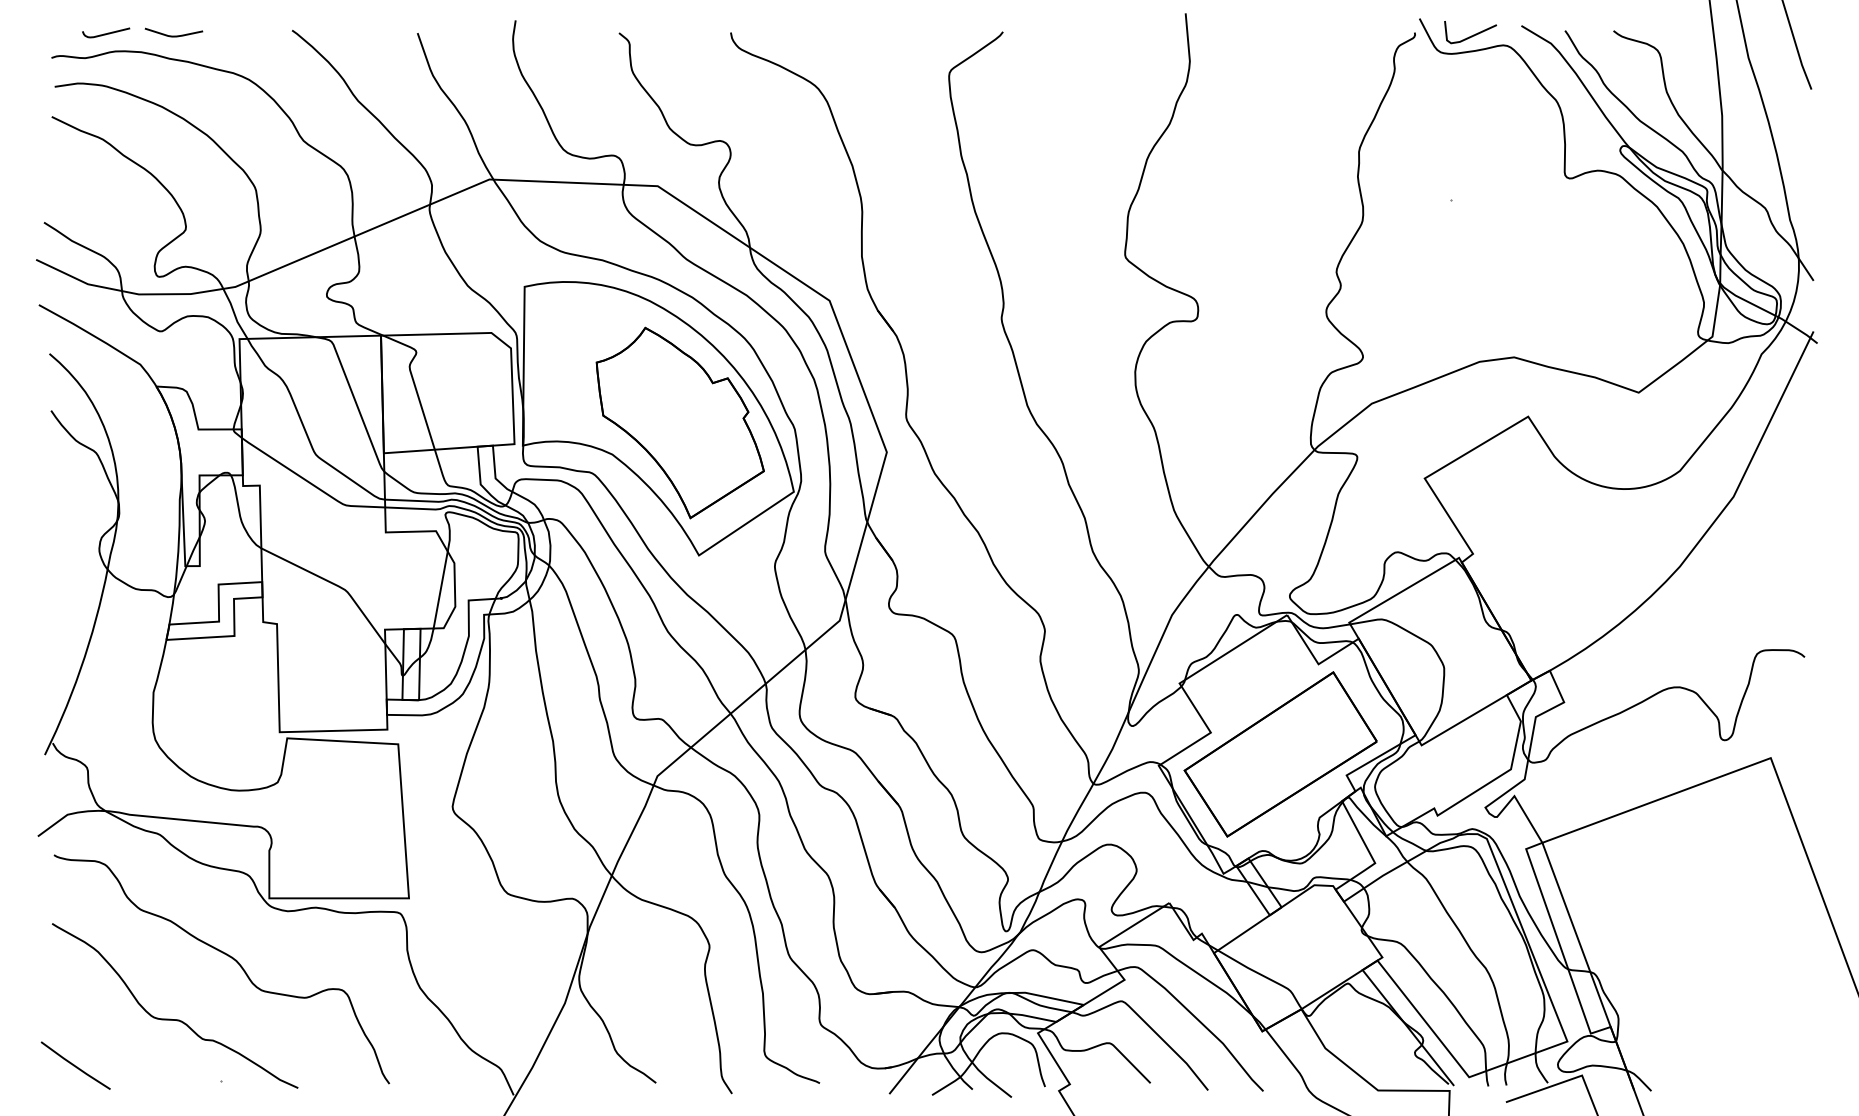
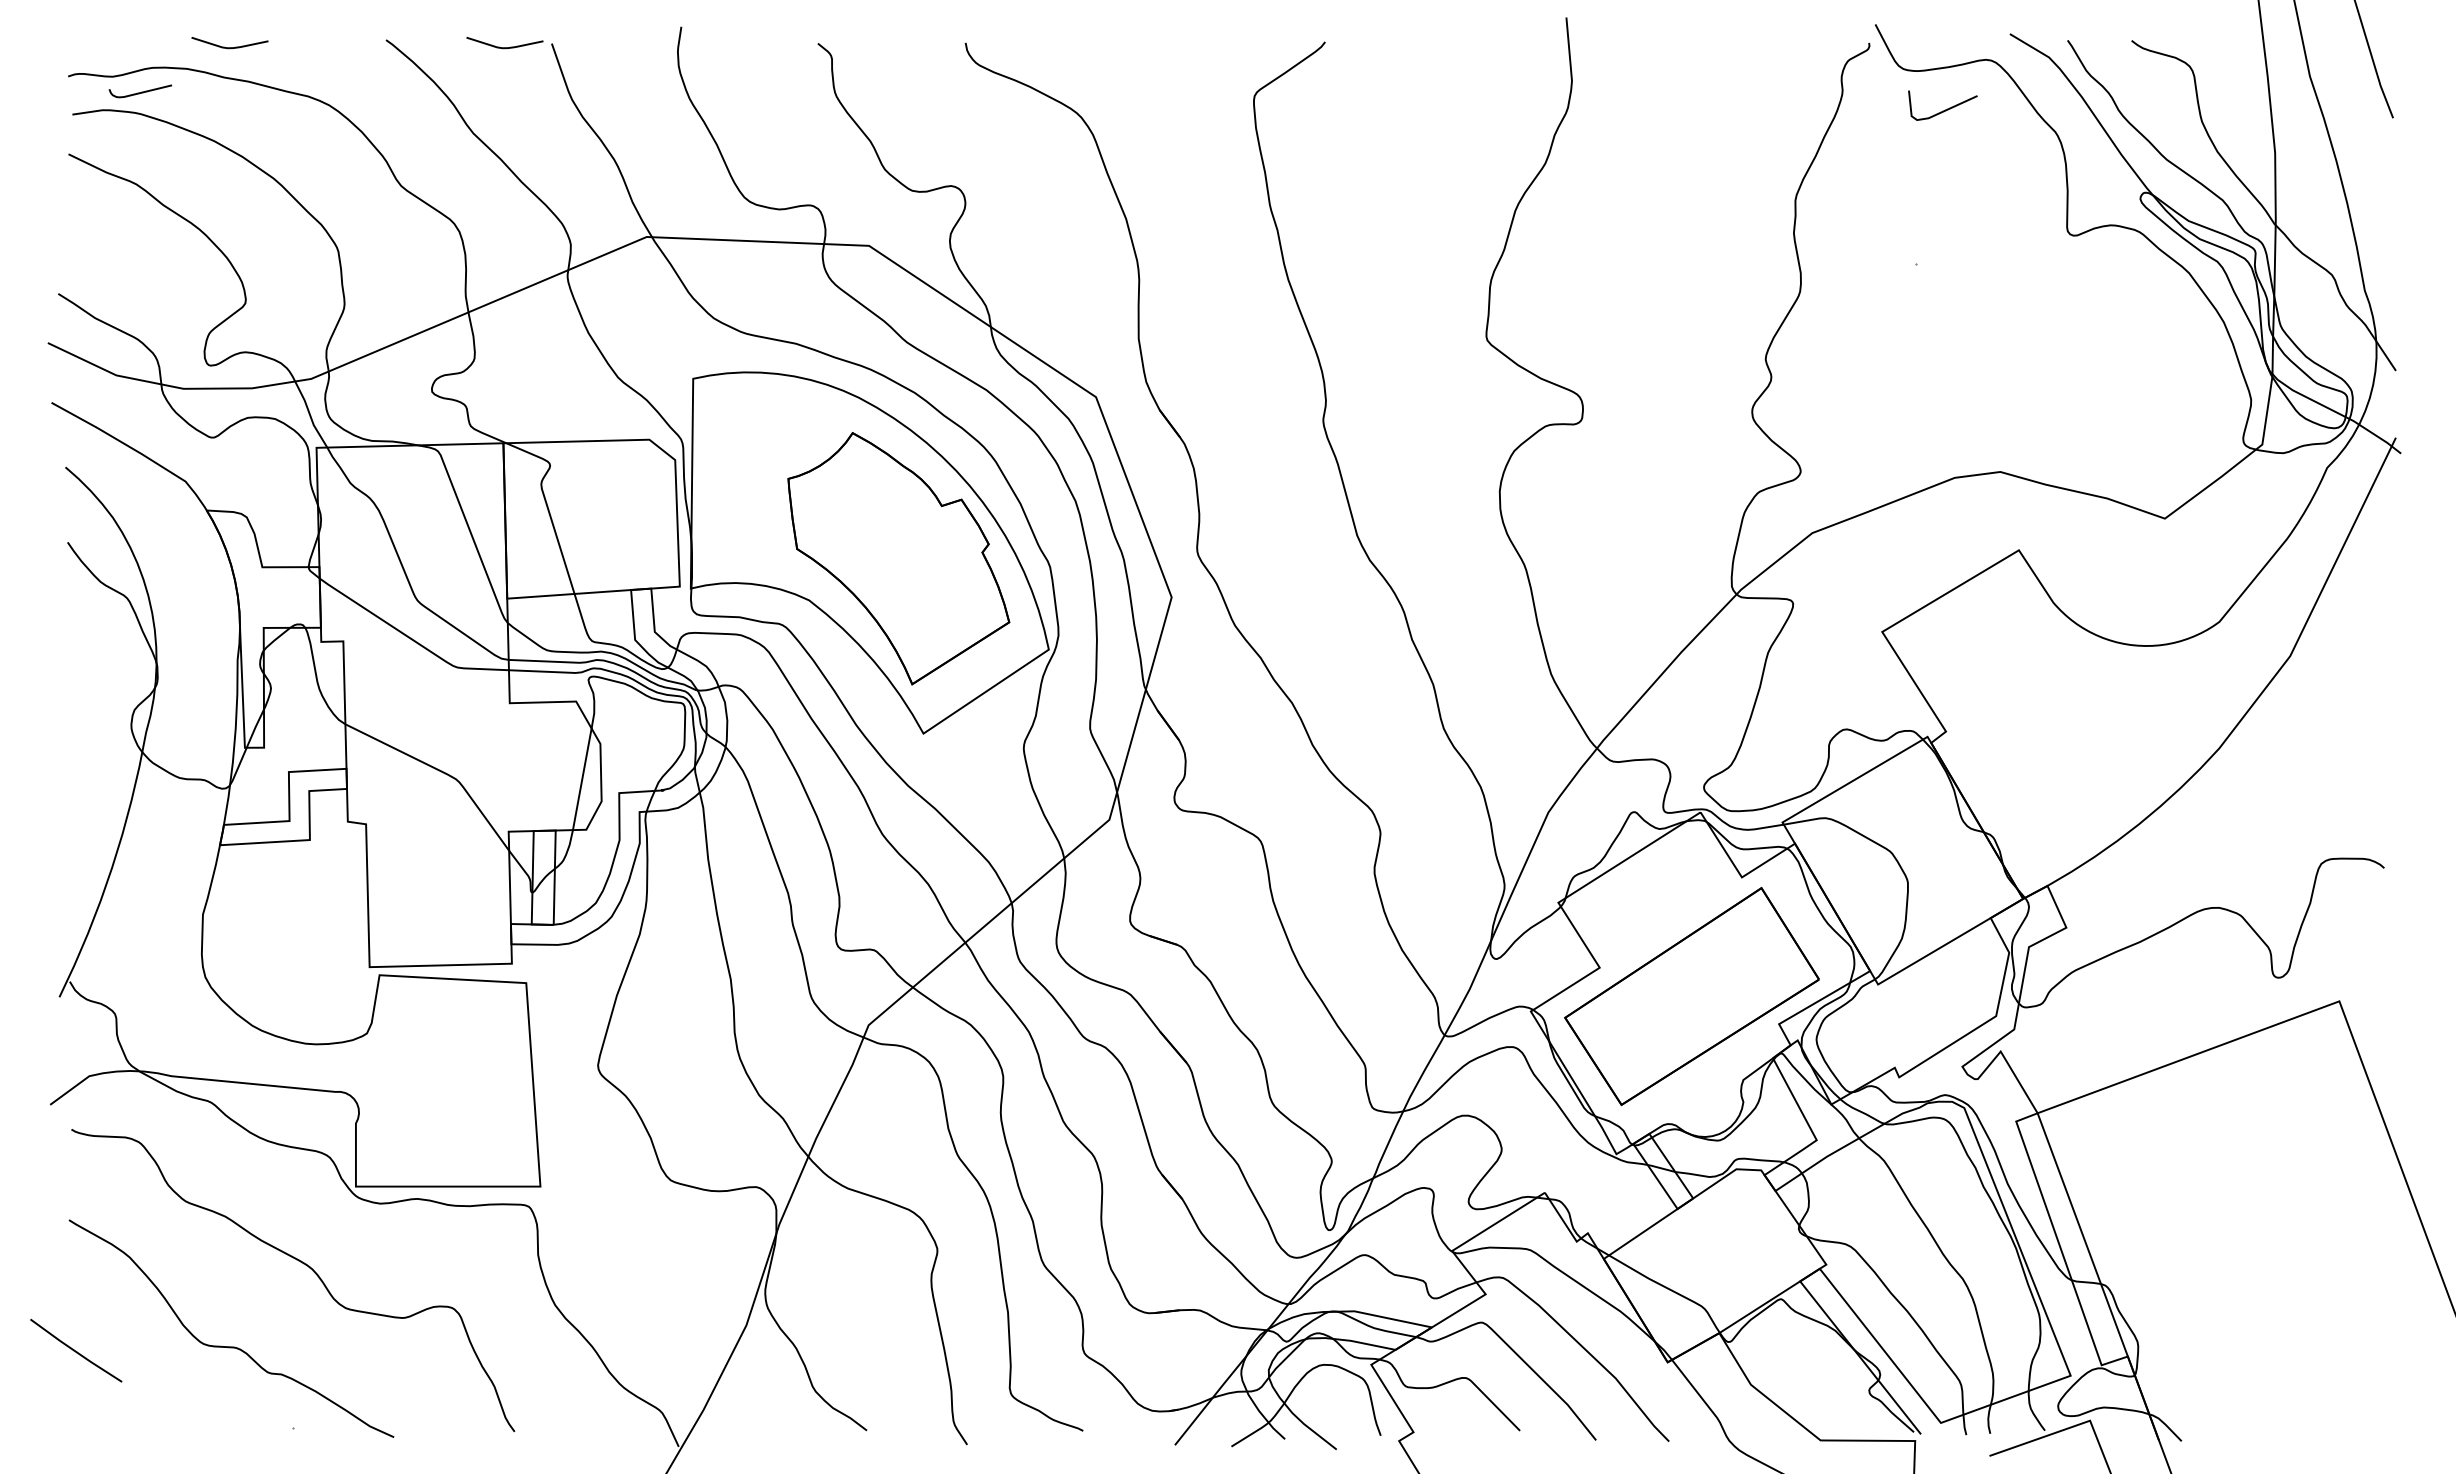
curve: (107, 33) -> (141, 91), moved
line: (1472, 35) -> (1945, 109), moved
curve: (381, 36) -> (504, 47), added
line: (75, 1065) -> (75, 1350), moved

